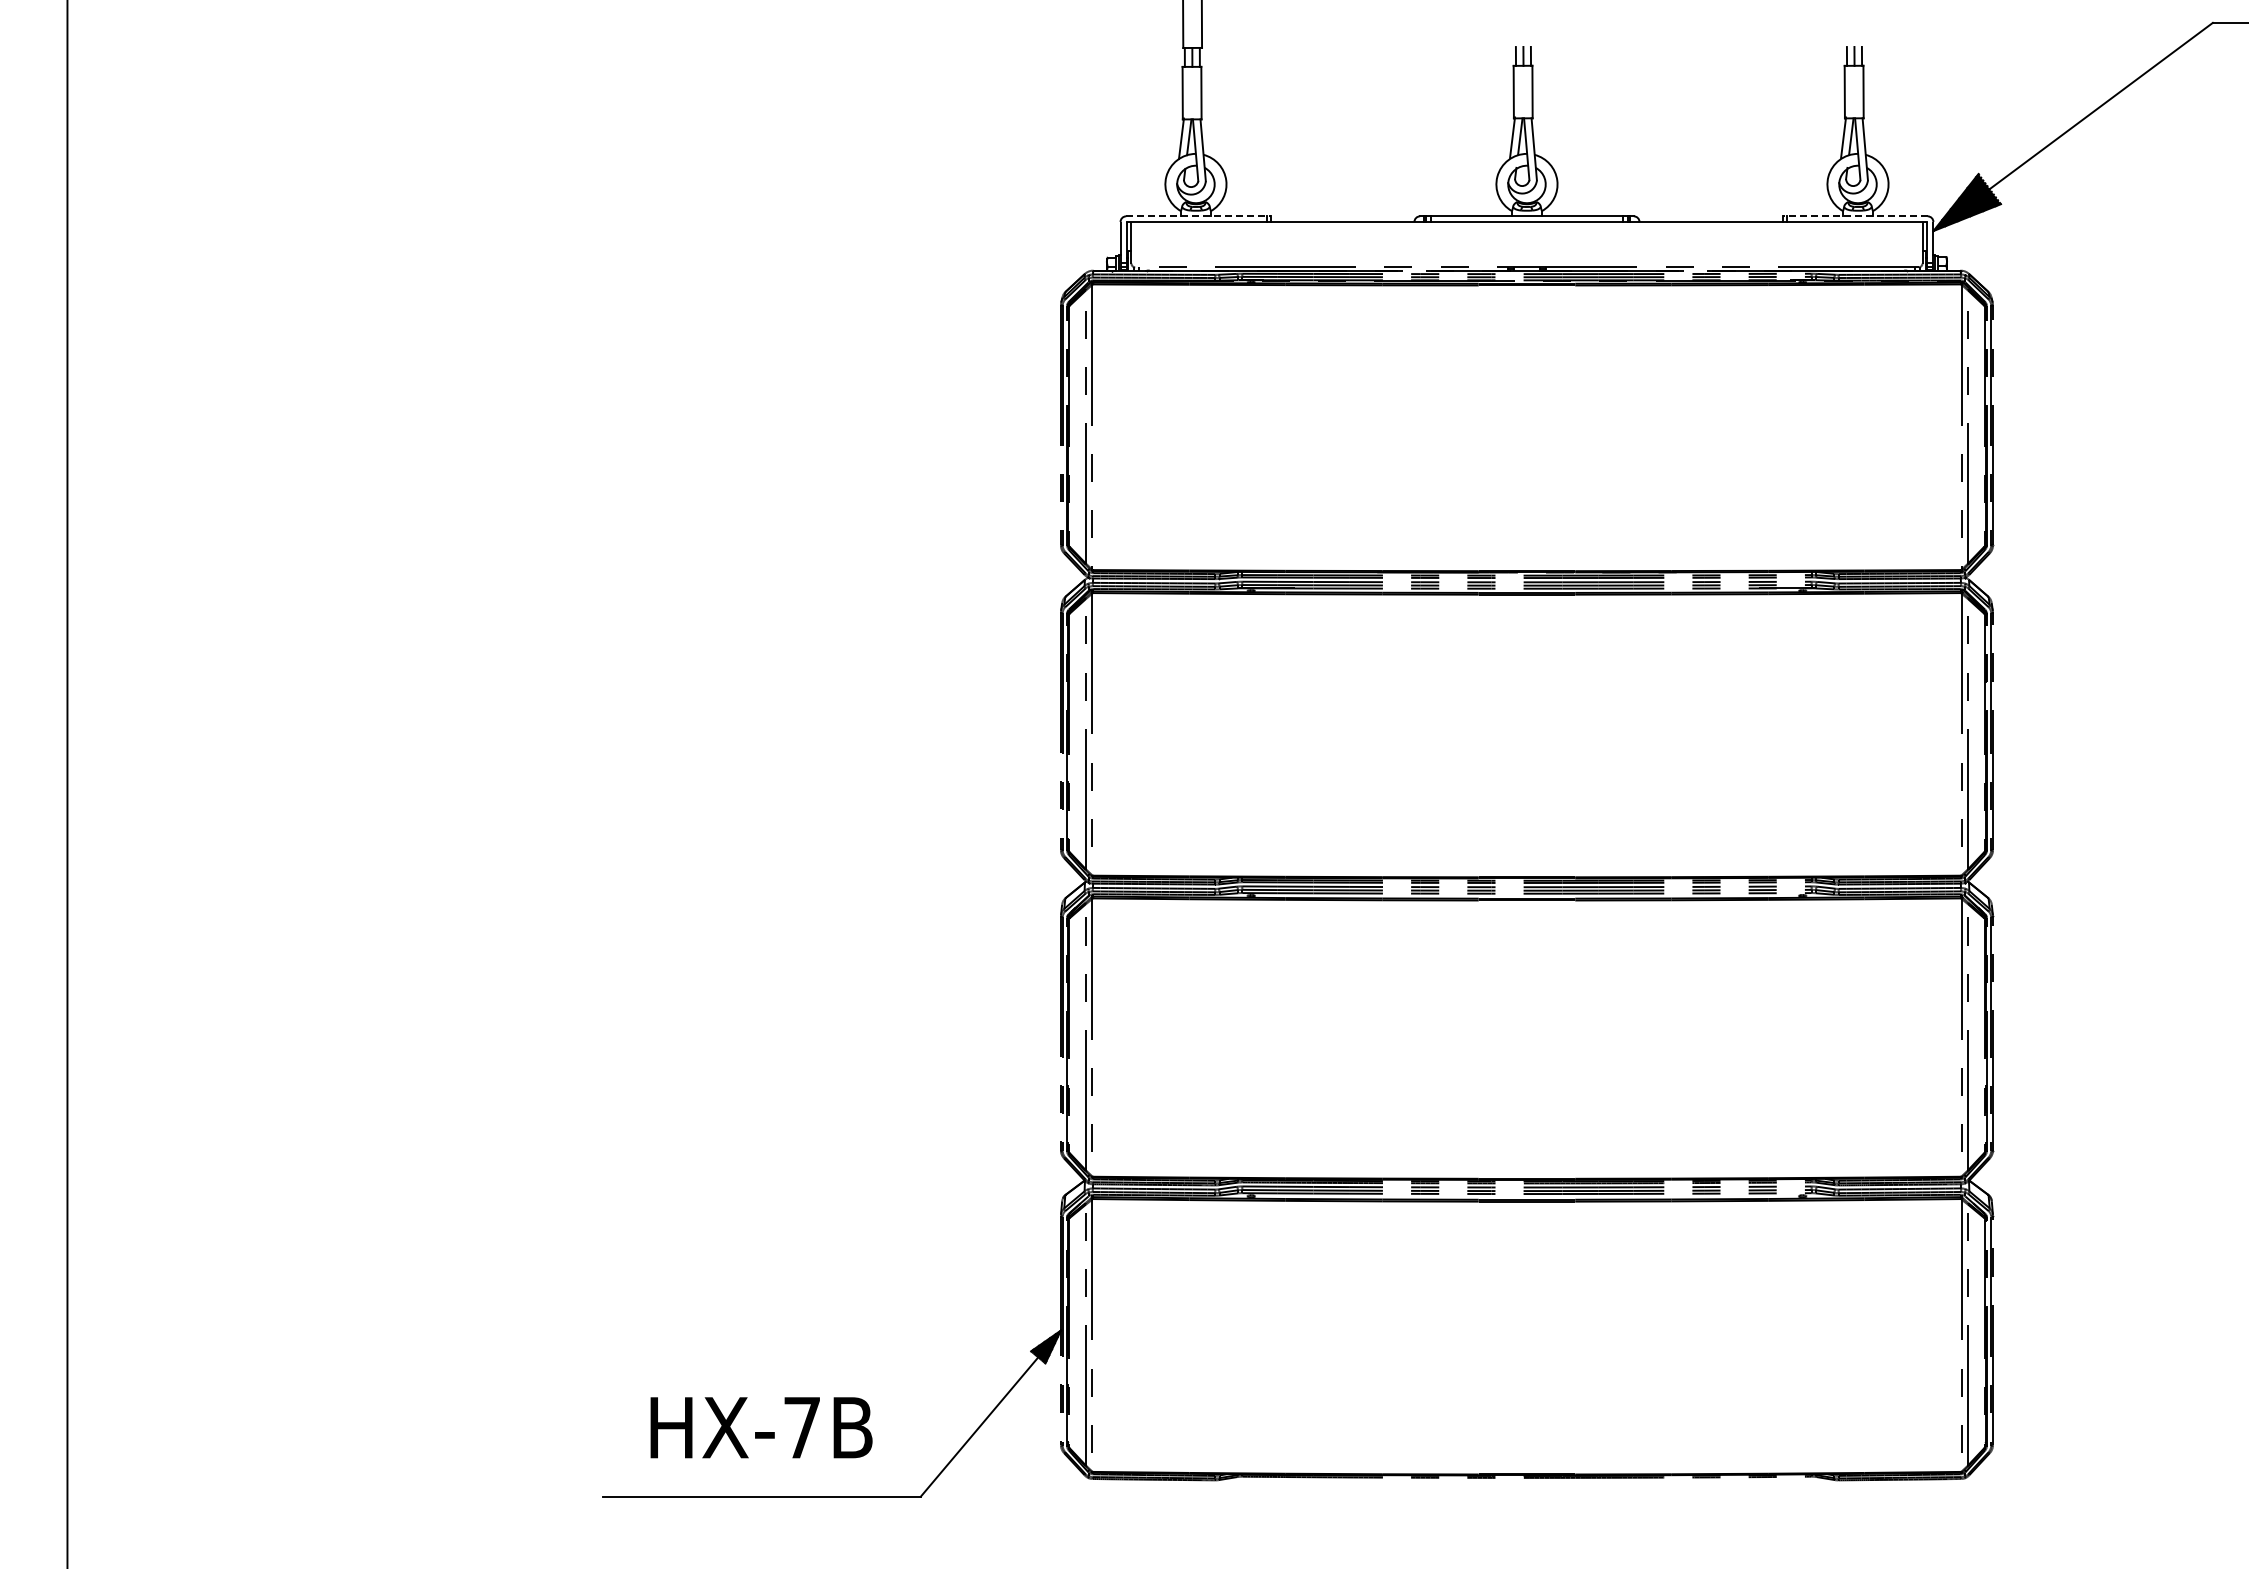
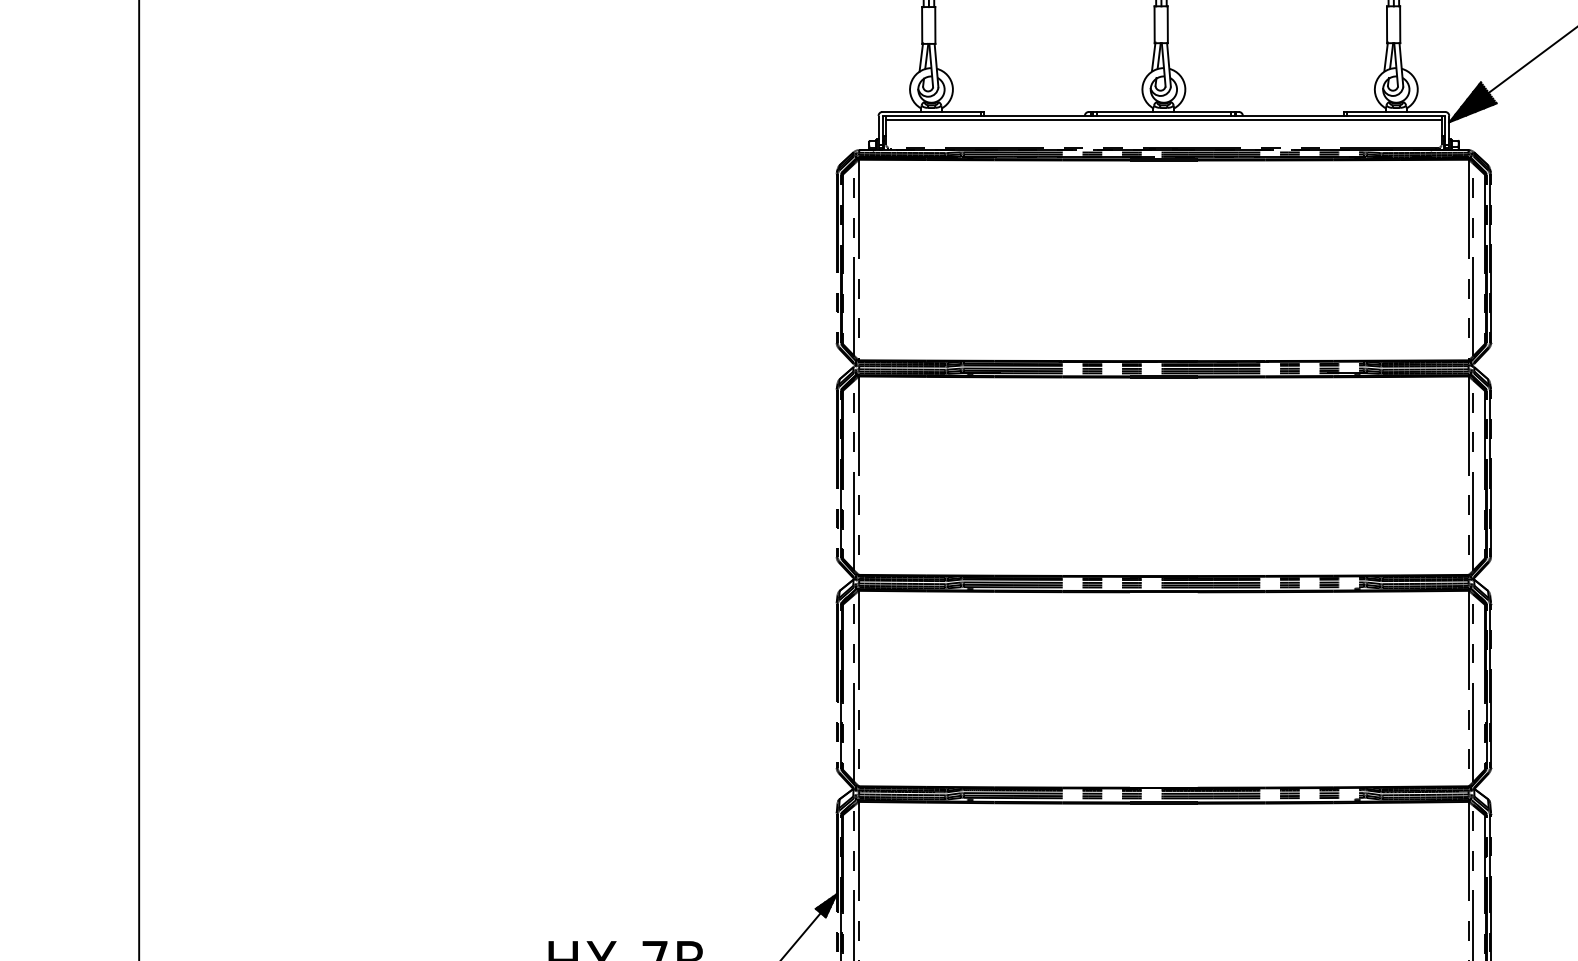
line: (1198, 216) -> (933, 112), dashed -> solid
line: (1855, 216) -> (1394, 112), dashed -> solid
line: (1526, 227) -> (1163, 119), added

